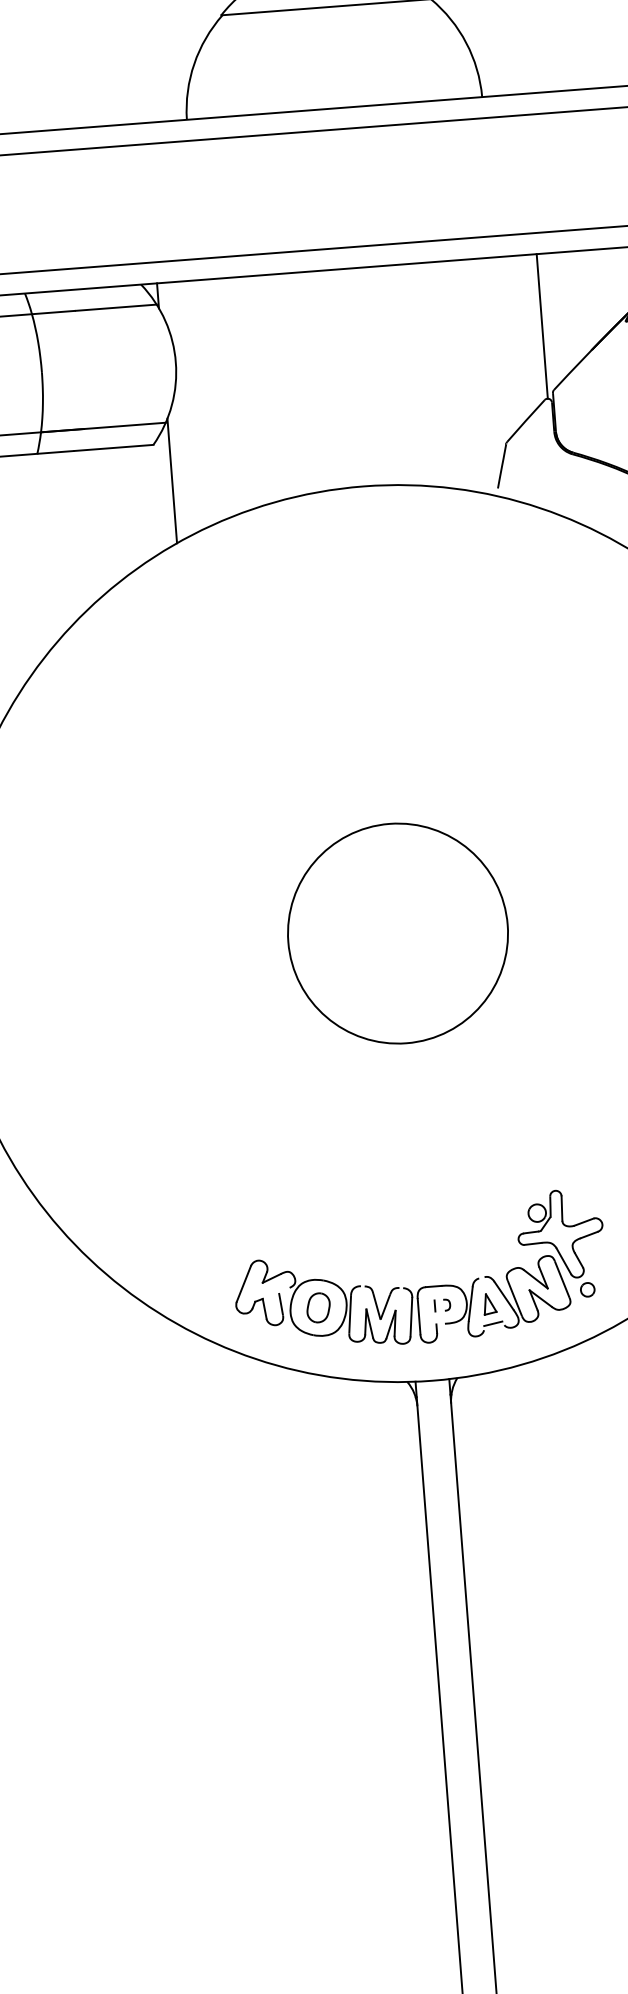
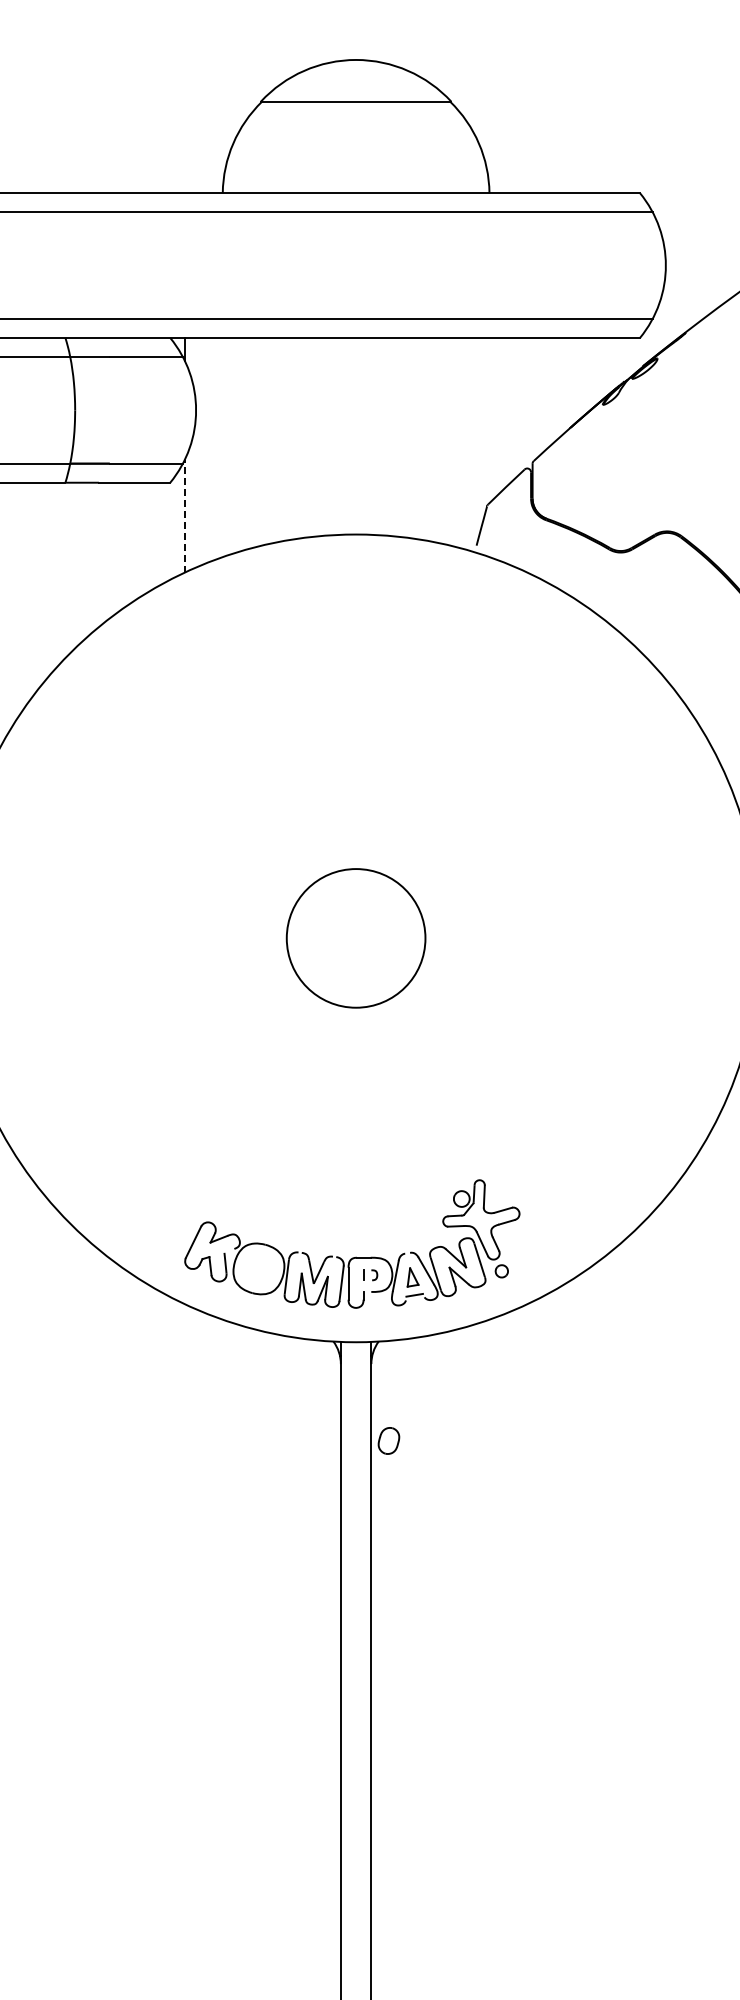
line: (542, 325) -> (527, 402), removed
line: (171, 479) -> (184, 515), solid -> dashed
circle: (398, 933) -> (356, 938), size x0.7
part: (318, 1307) -> (388, 1440), moved

